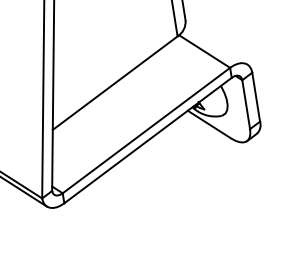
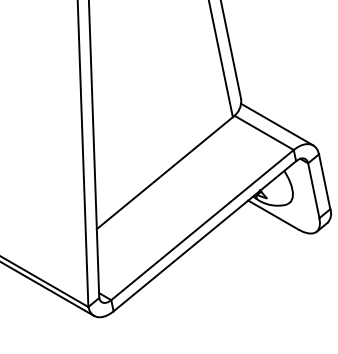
line: (216, 44) -> (277, 124), added

